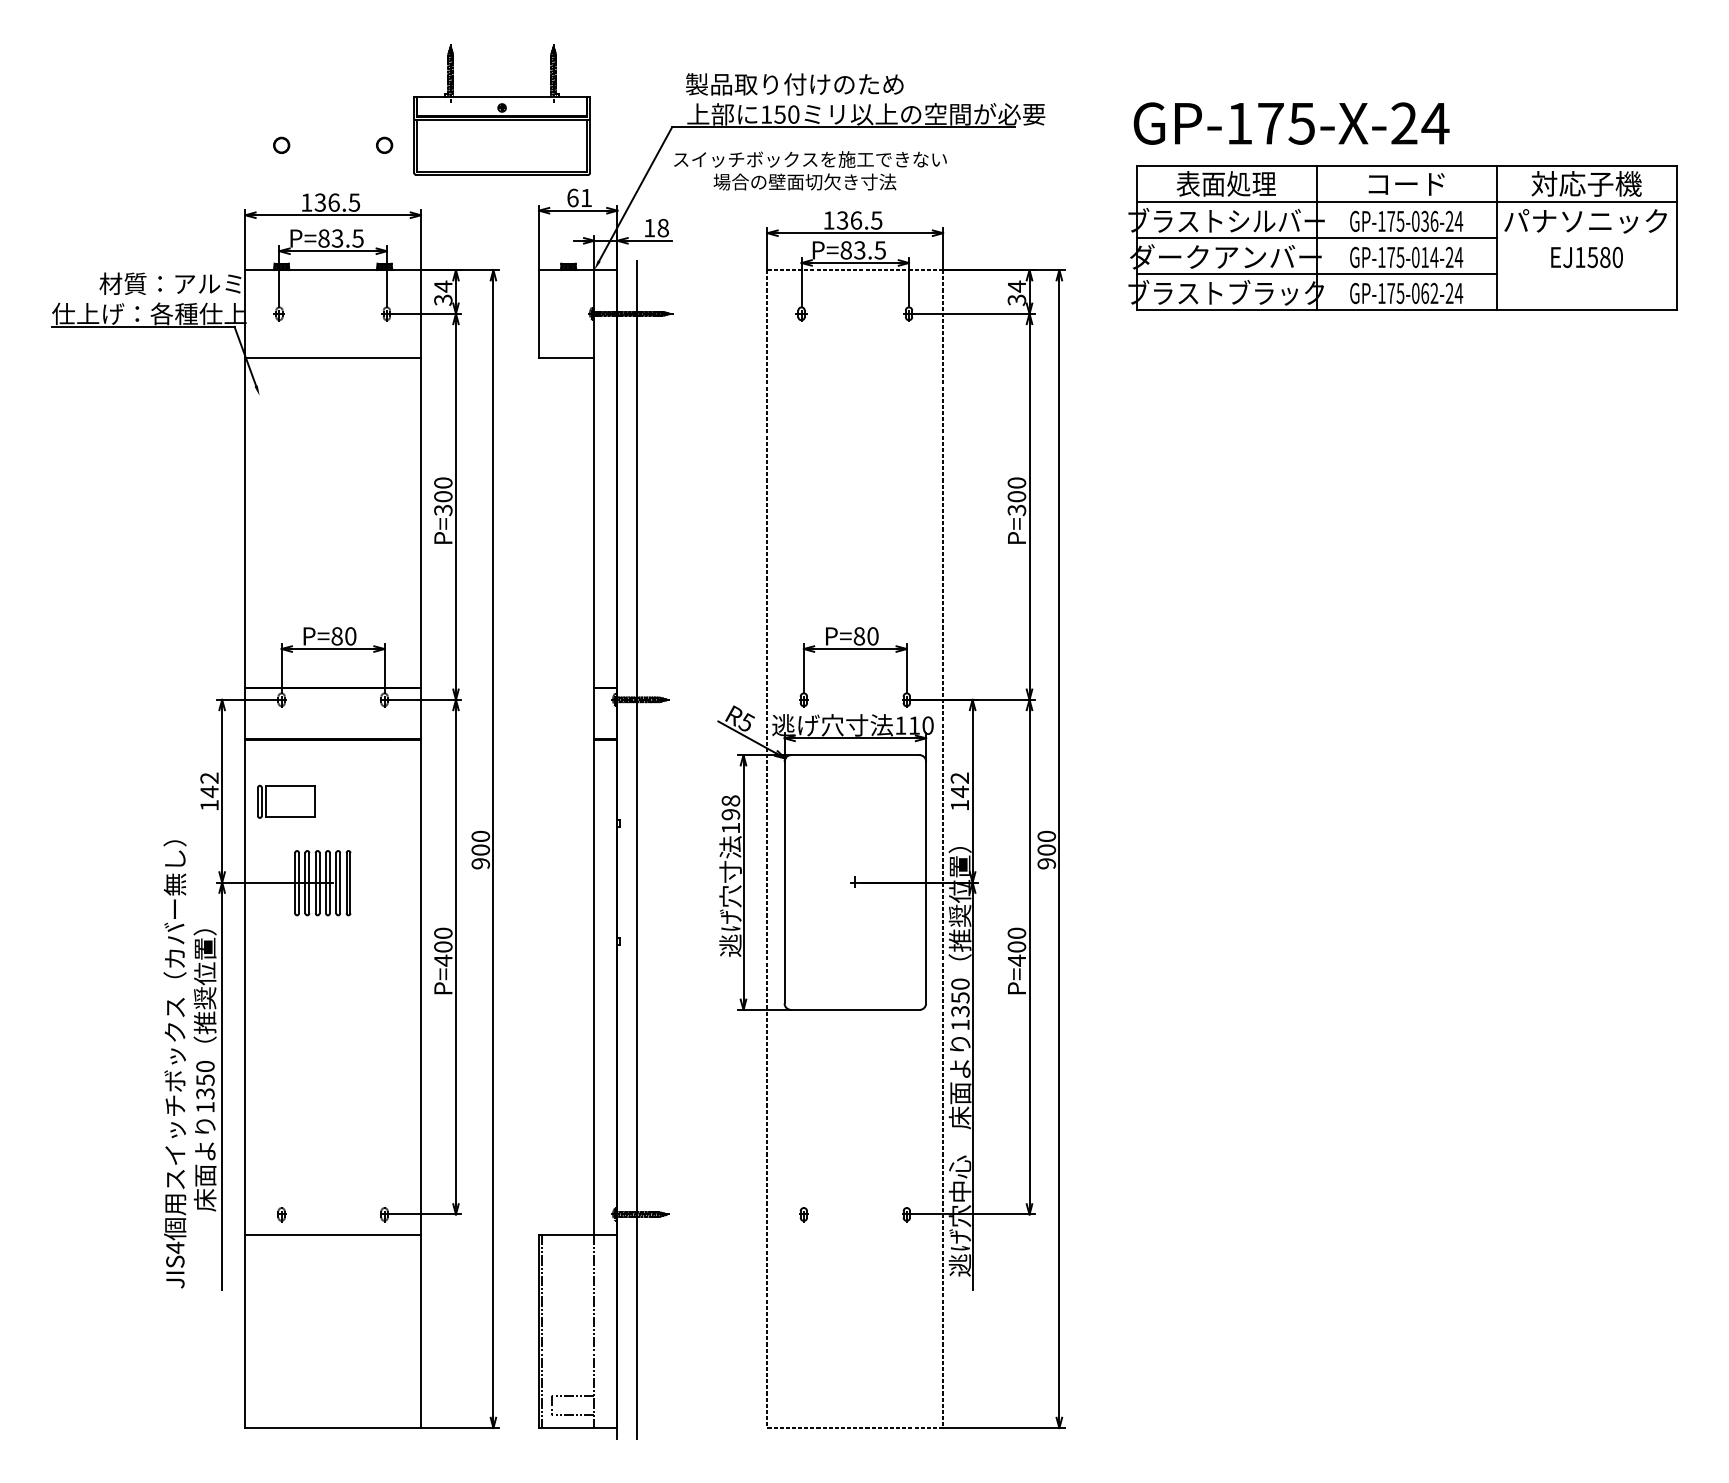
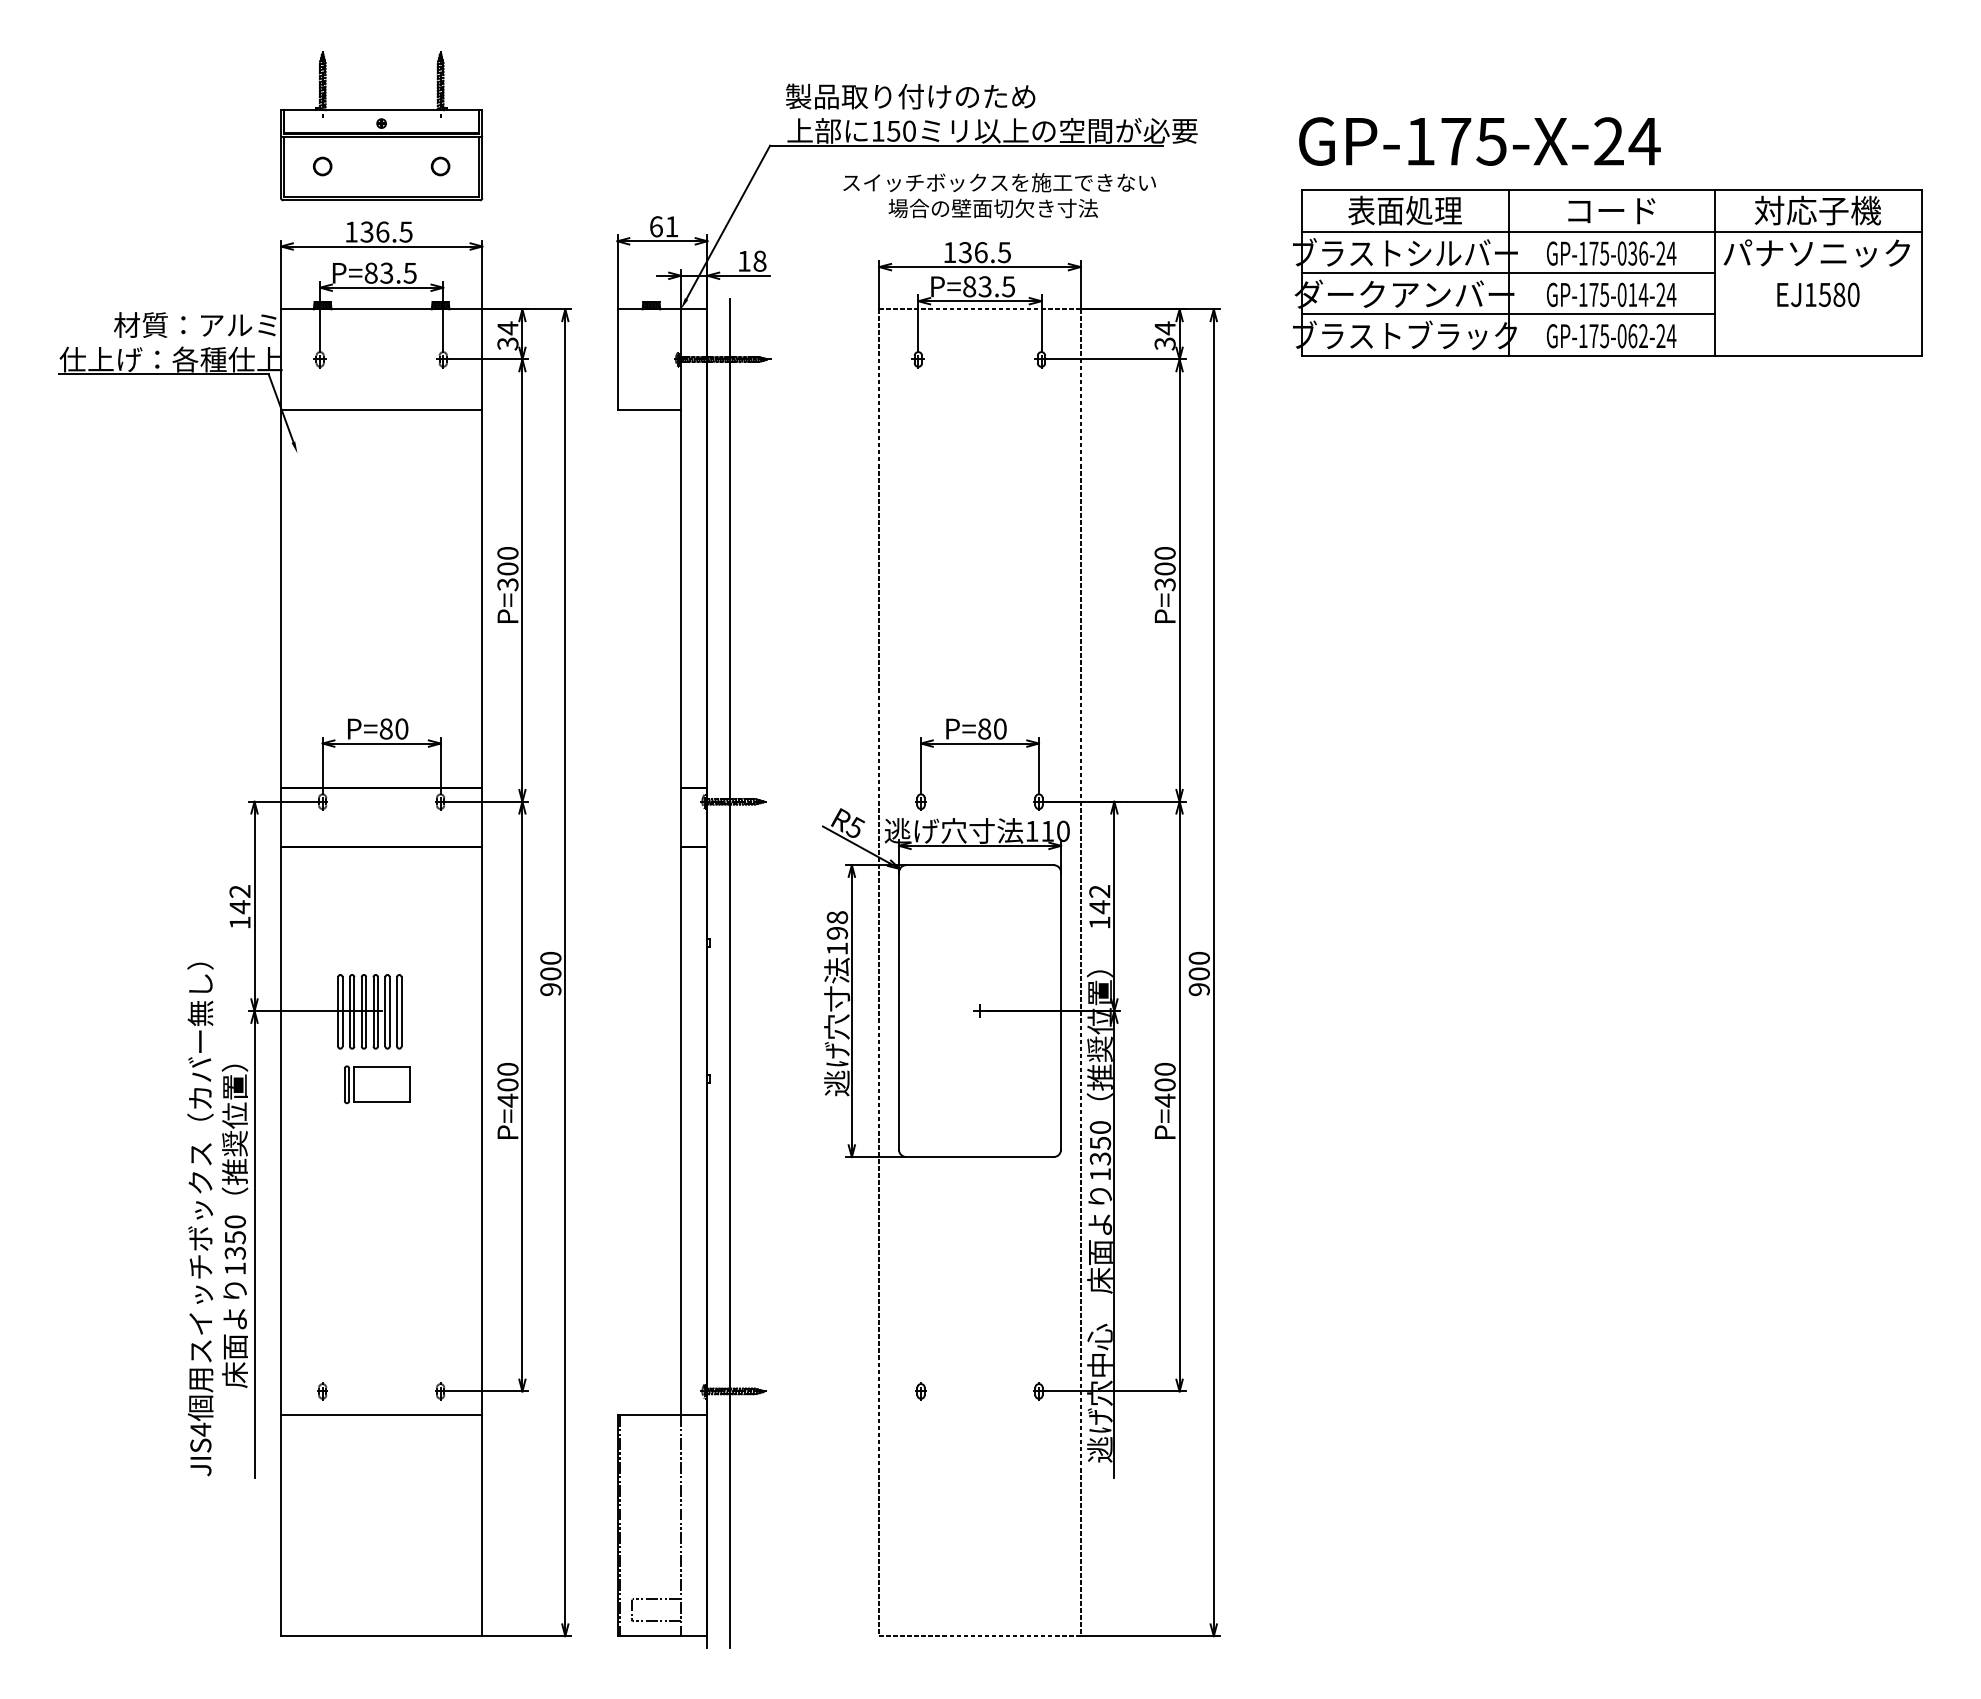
part: (501, 109) -> (380, 125), moved
text: (810, 170) -> (999, 195), moved
part: (286, 801) -> (377, 1084), moved

